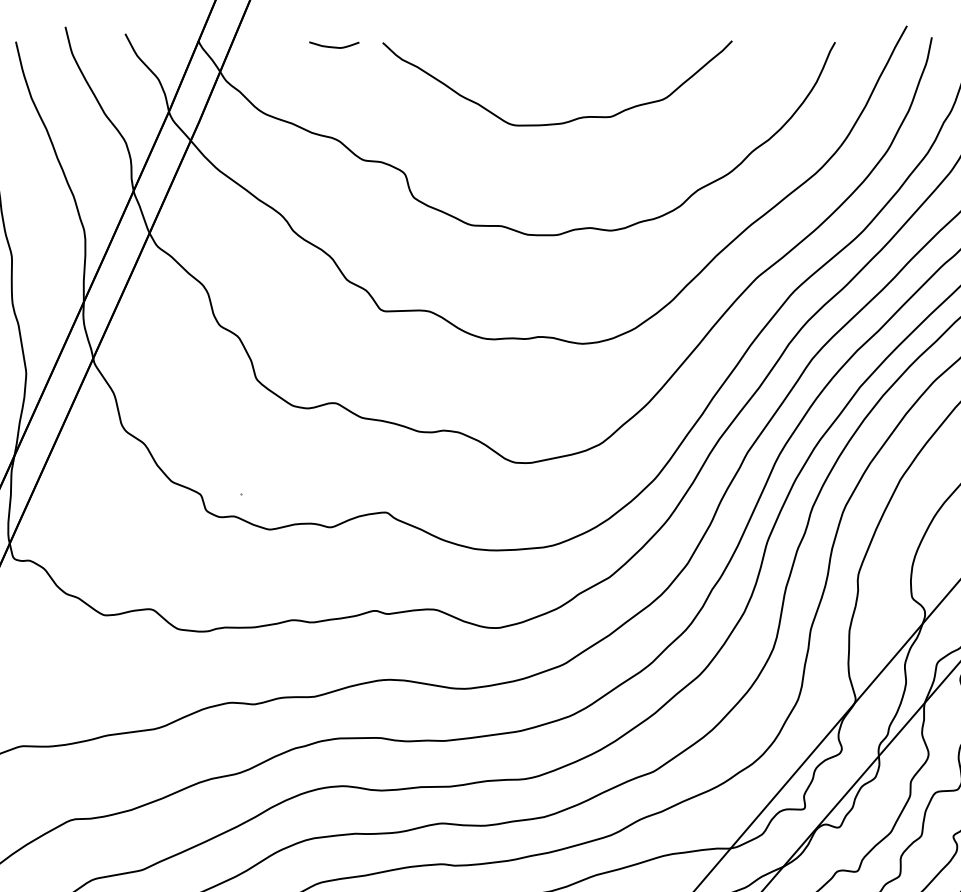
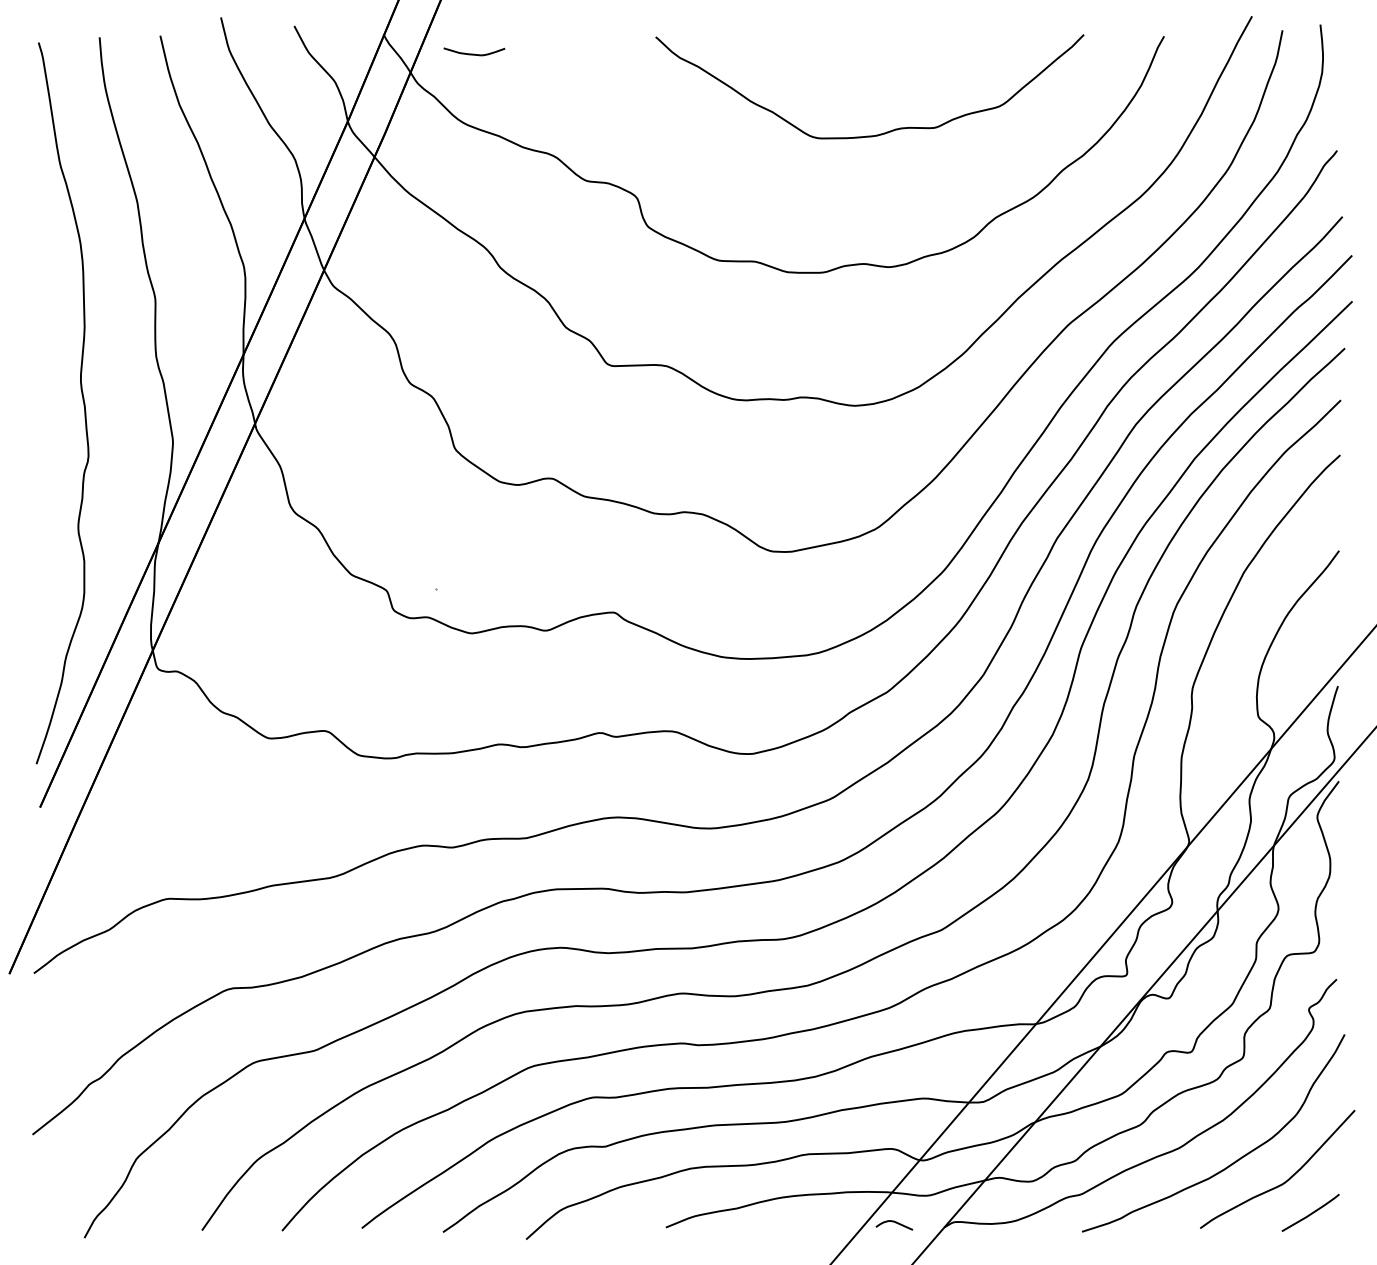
curve: (334, 46) -> (474, 53), moved
curve: (568, 120) -> (883, 132), moved

